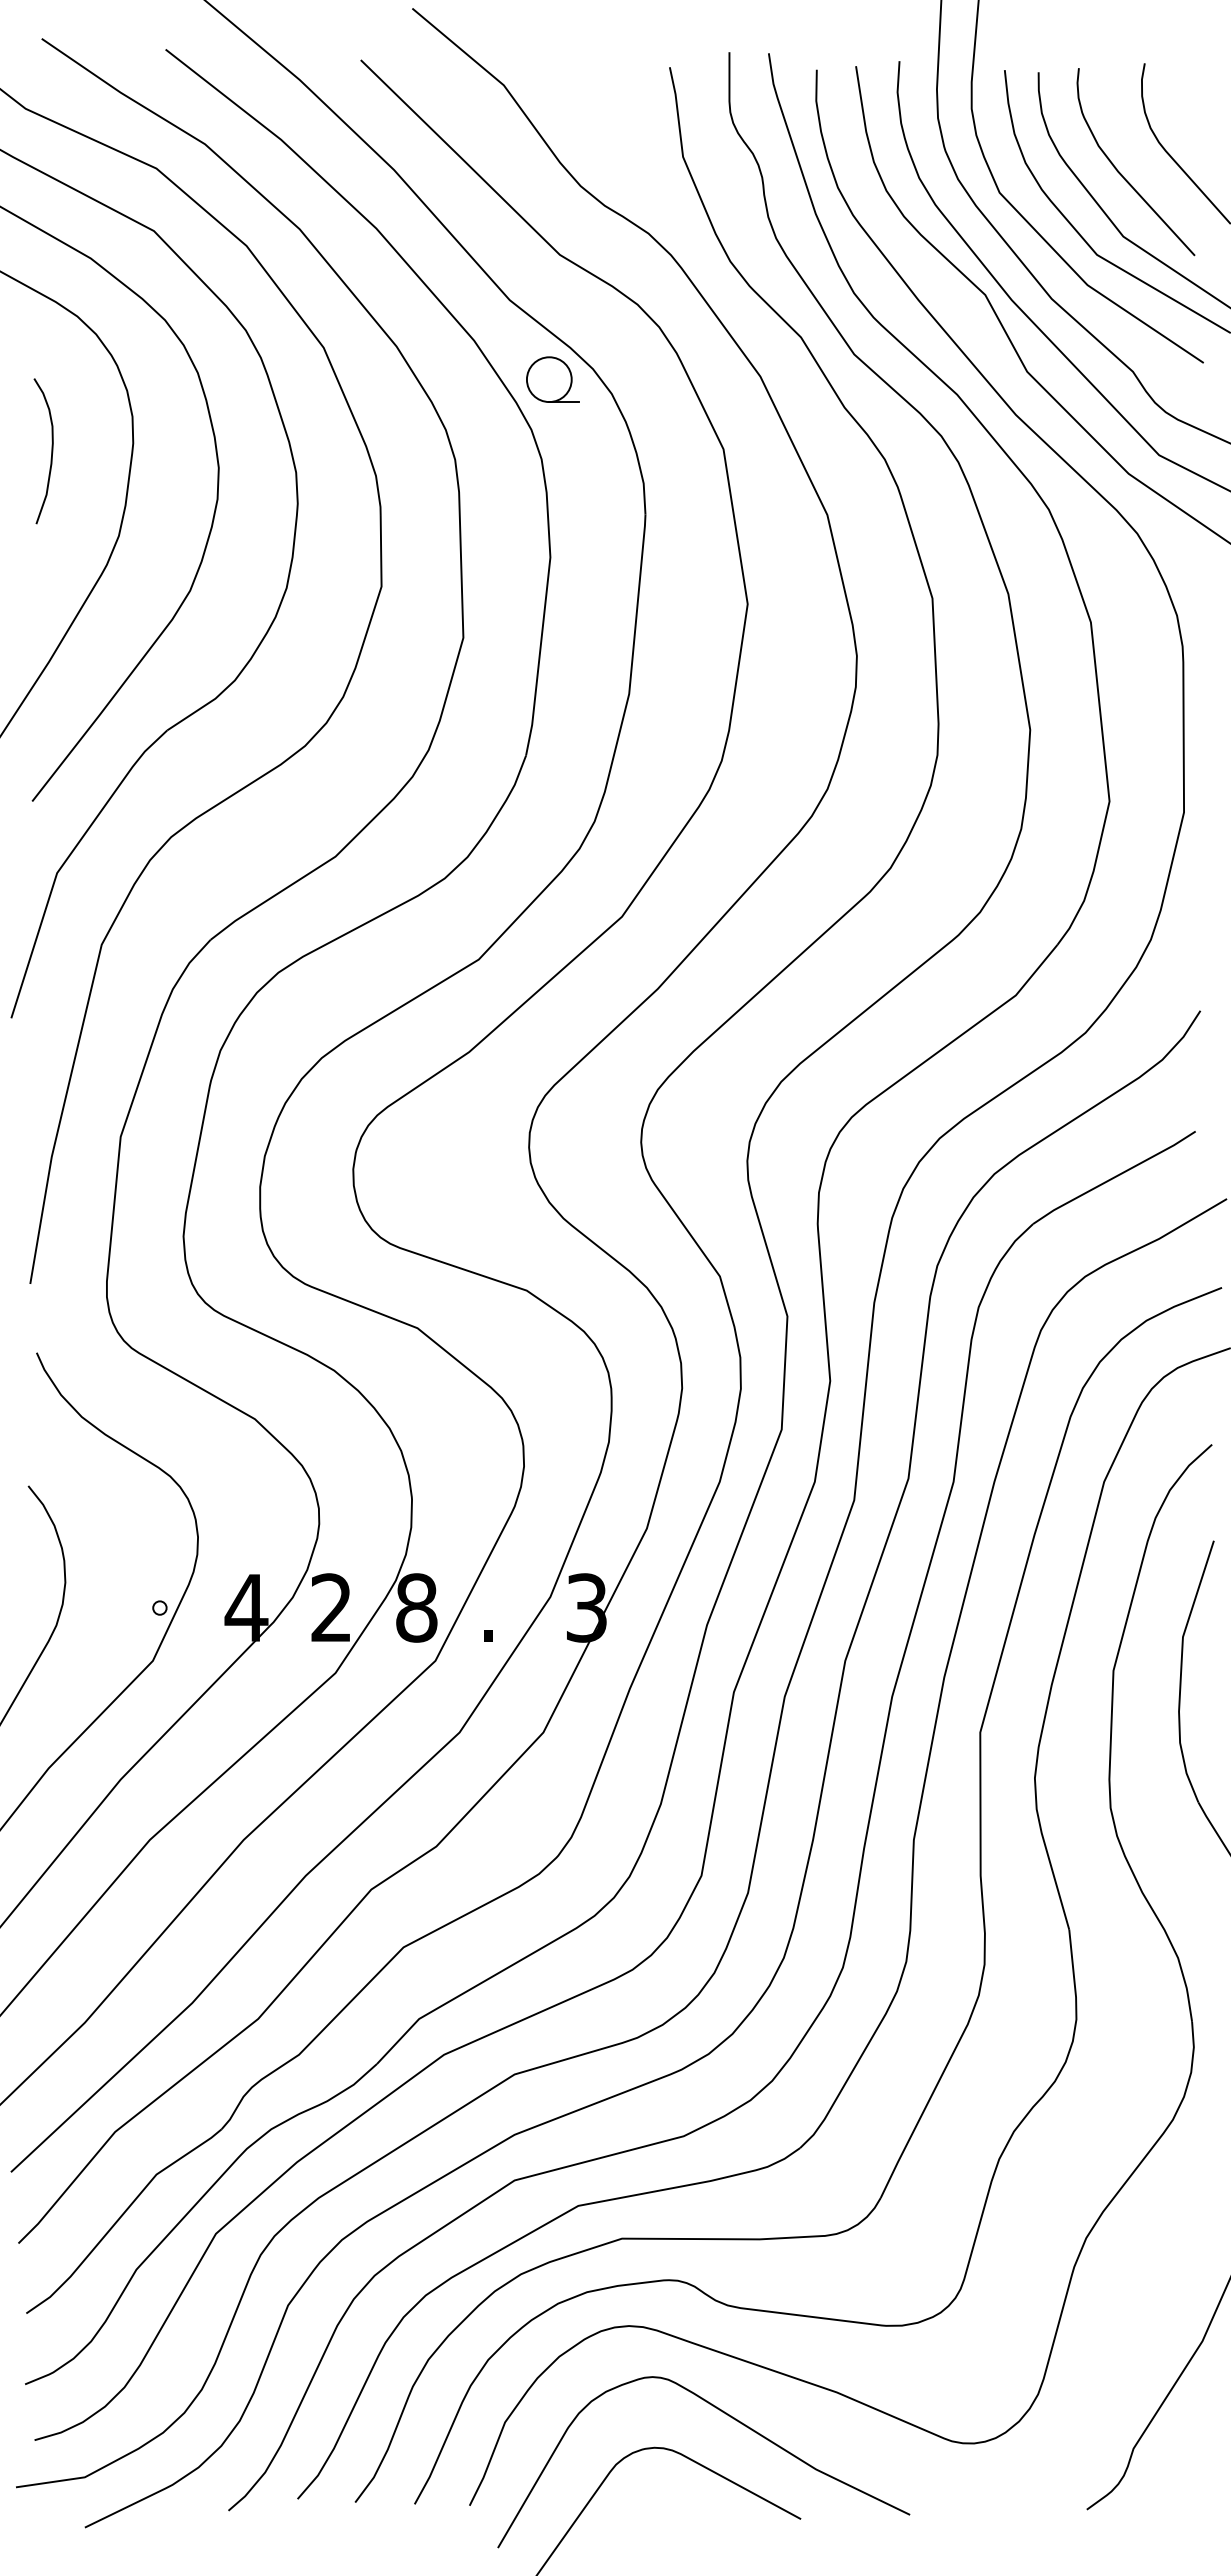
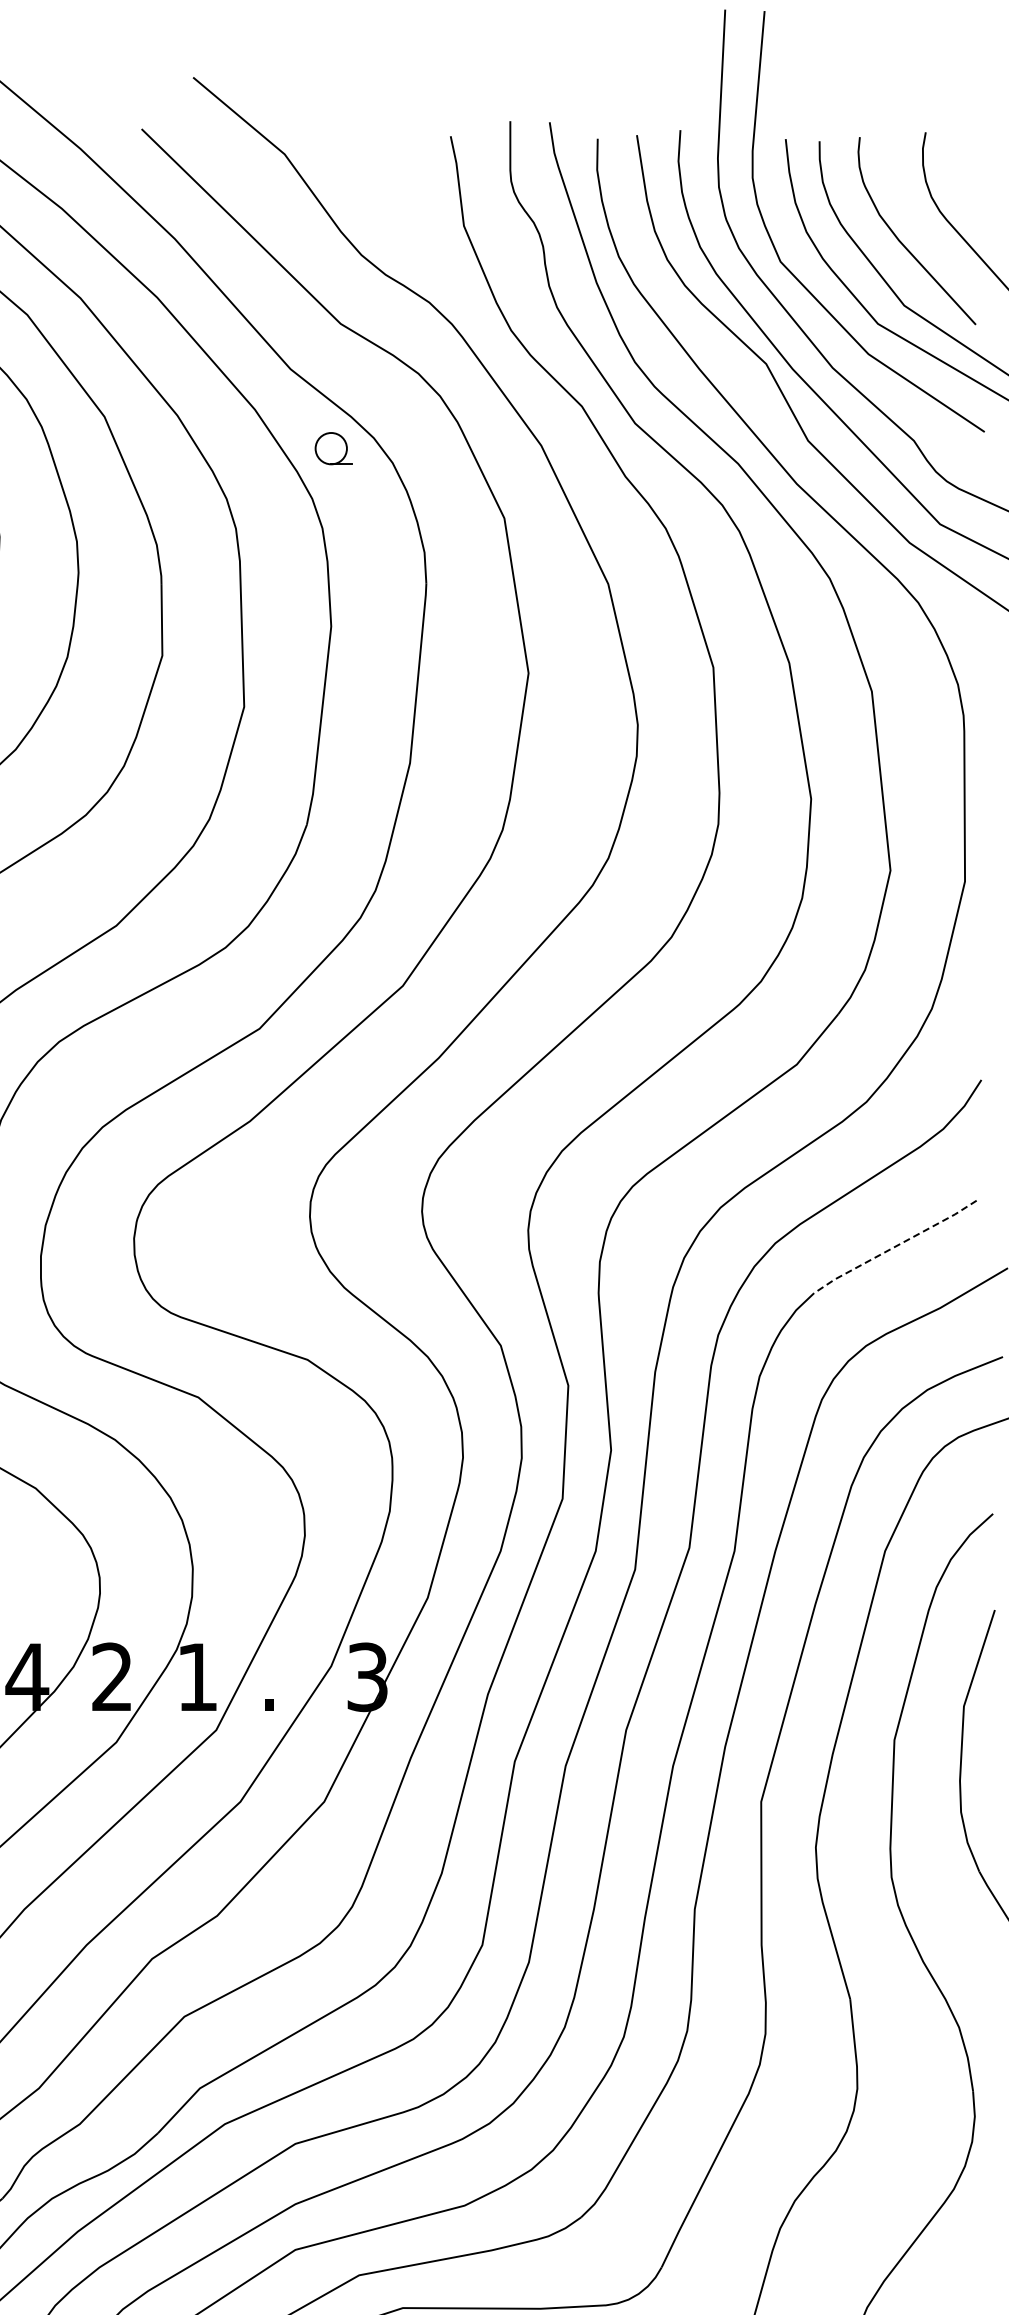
part: (552, 379) -> (333, 448), size x0.7
line: (1114, 1177) -> (895, 1246), solid -> dashed
text: (416, 1607) -> (197, 1676), 8 -> 1

